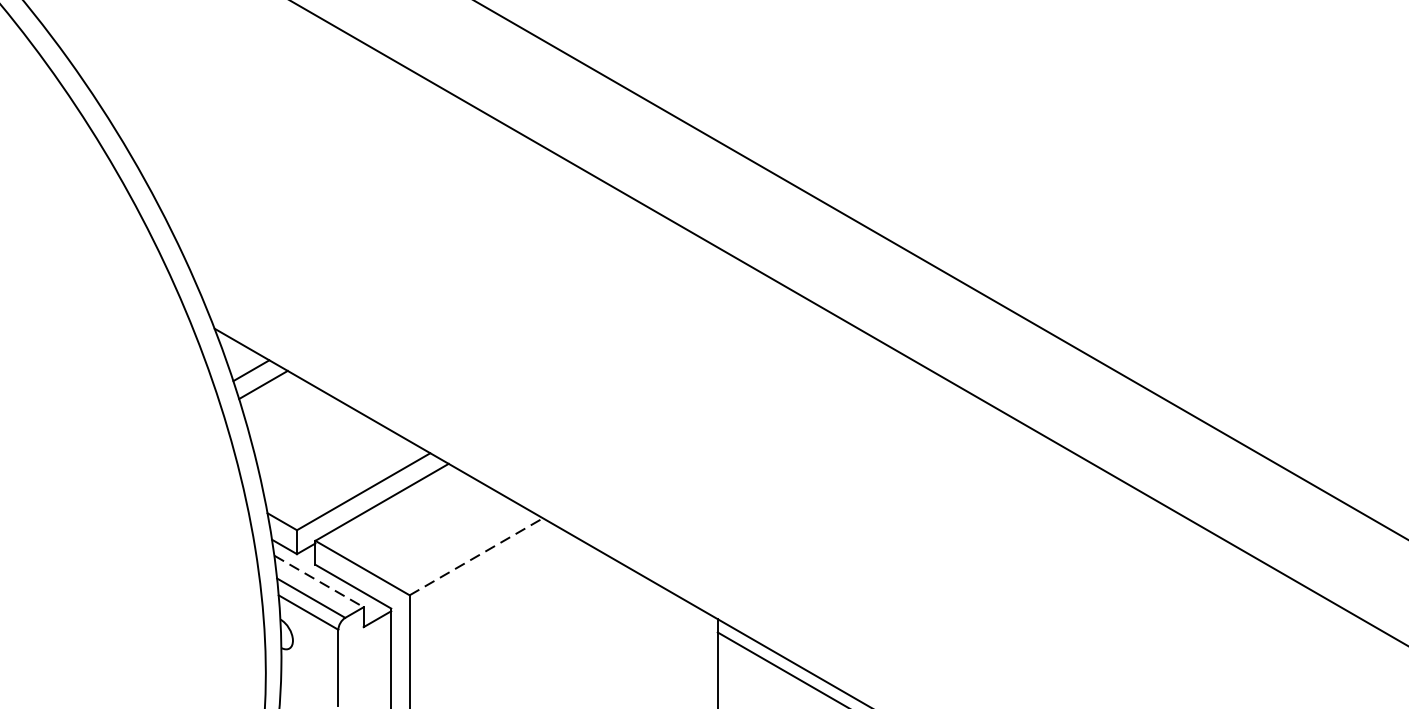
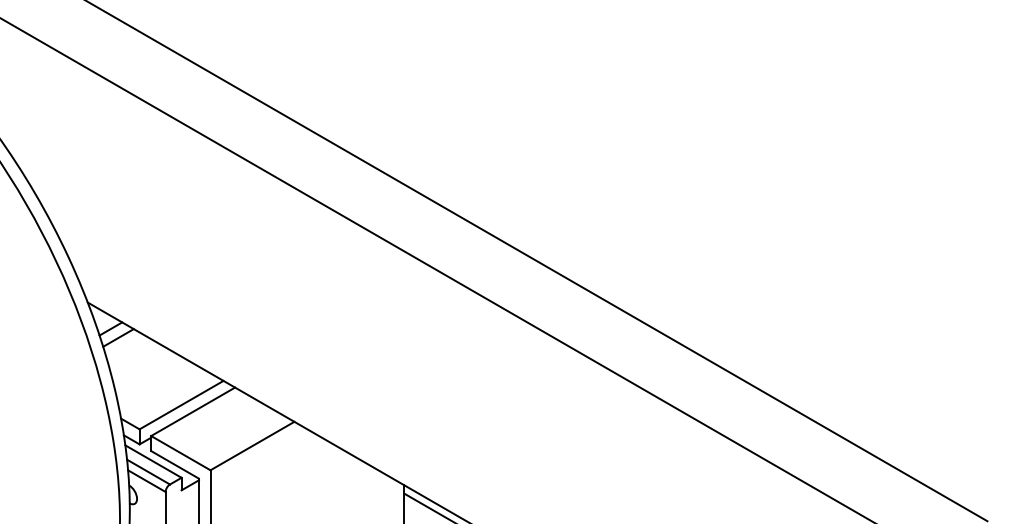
line: (476, 555) -> (252, 445), dashed -> solid
line: (319, 581) -> (153, 461), dashed -> solid

